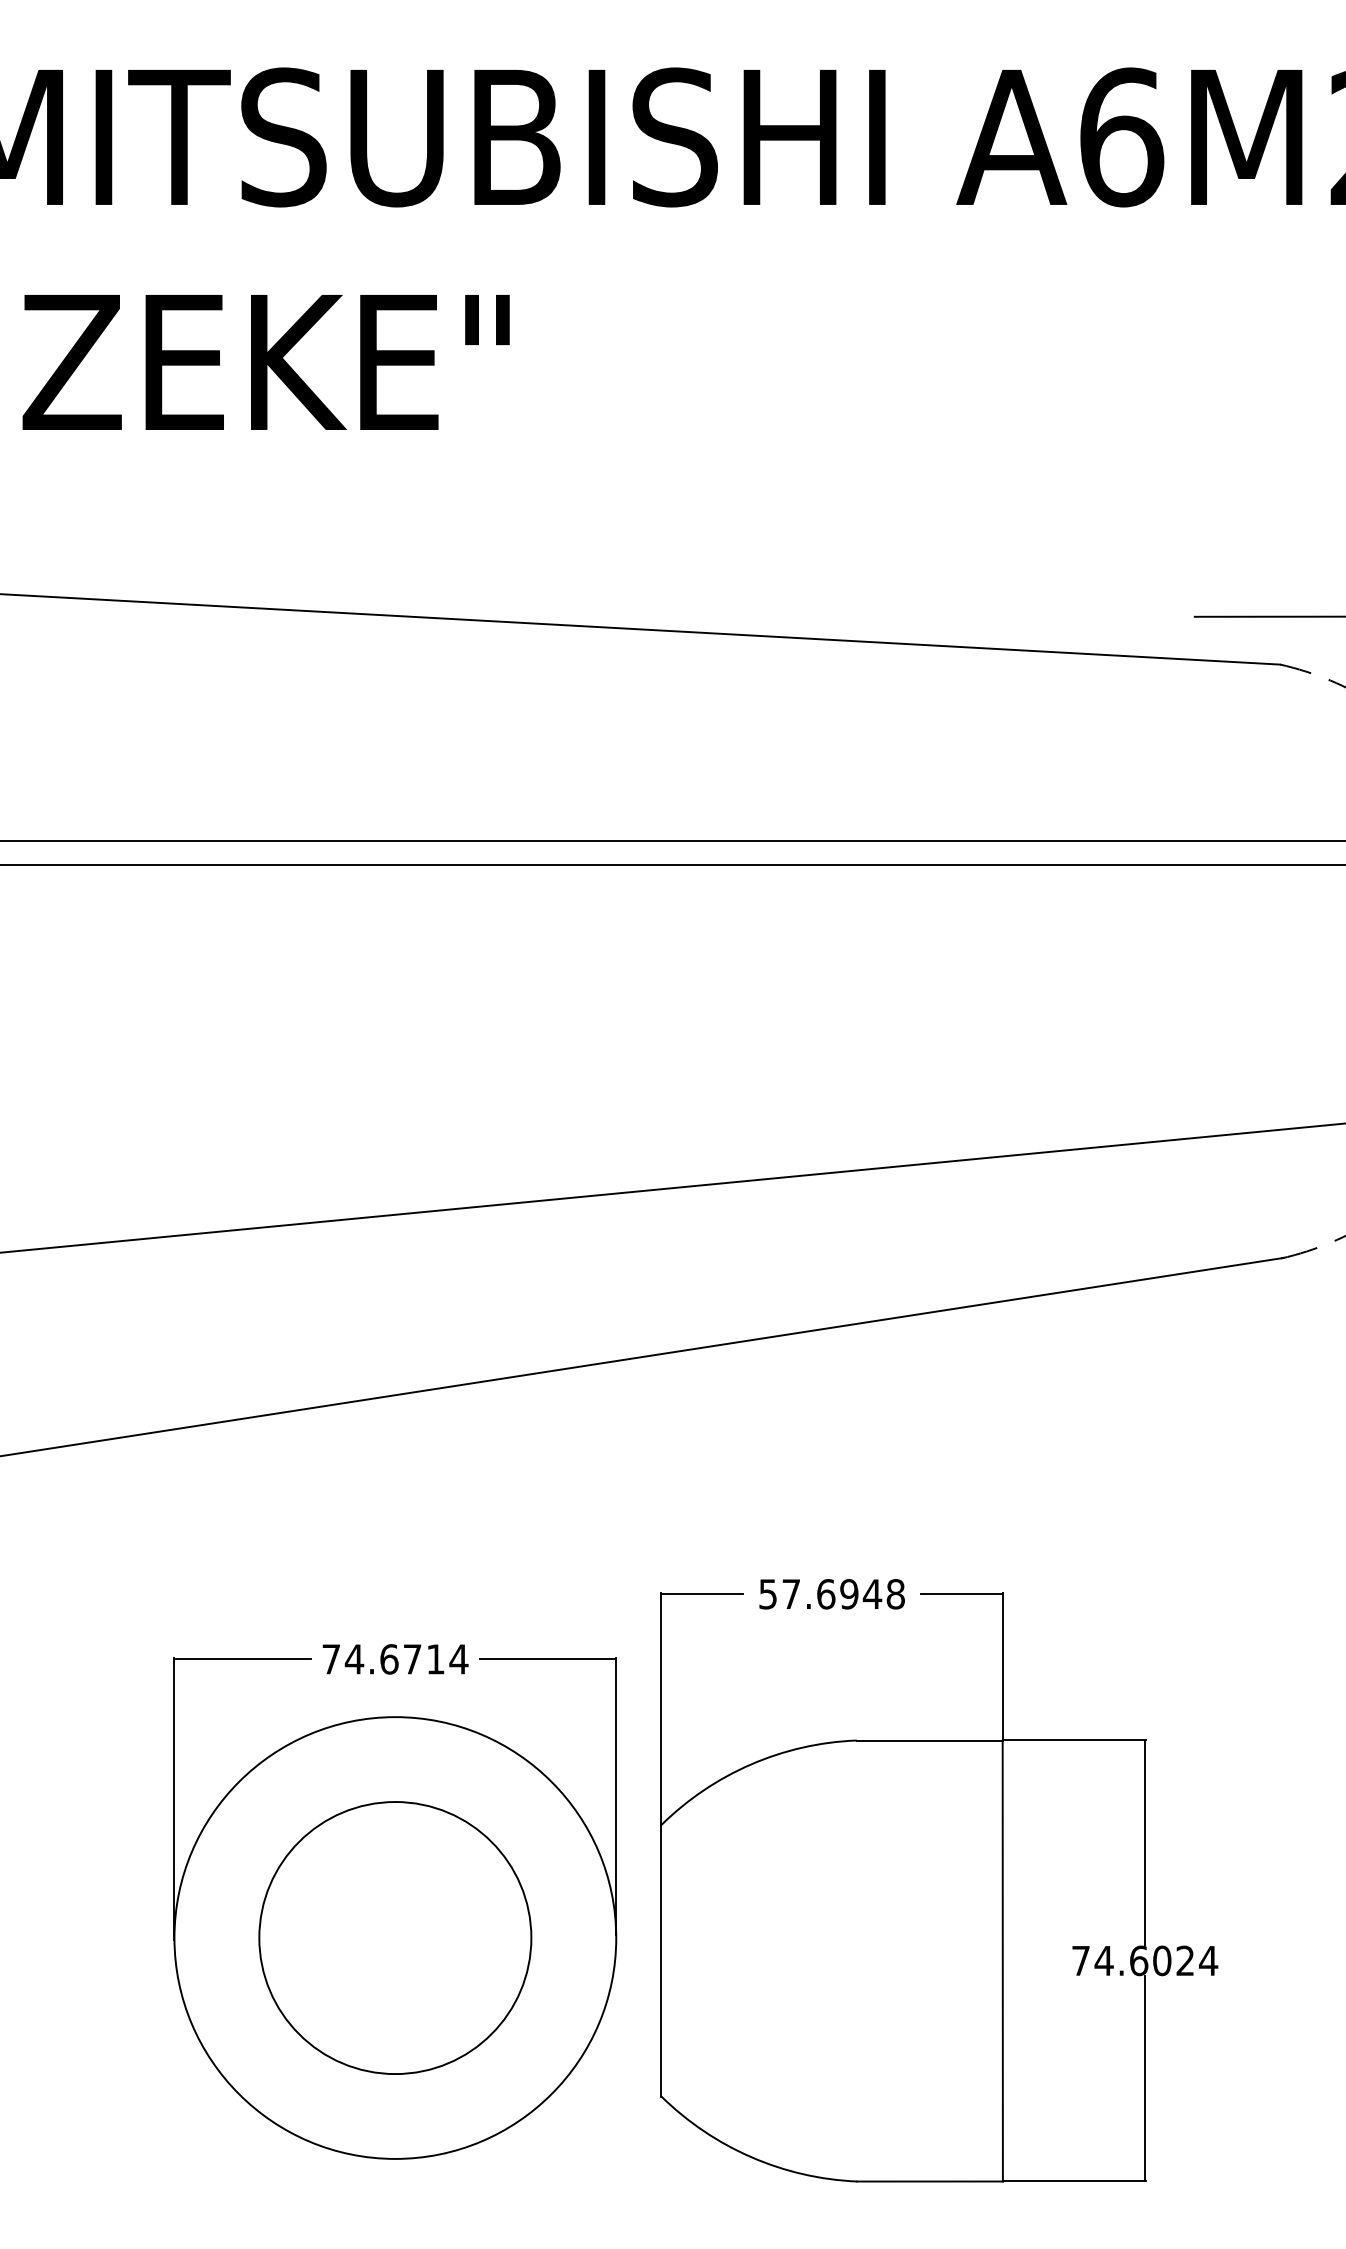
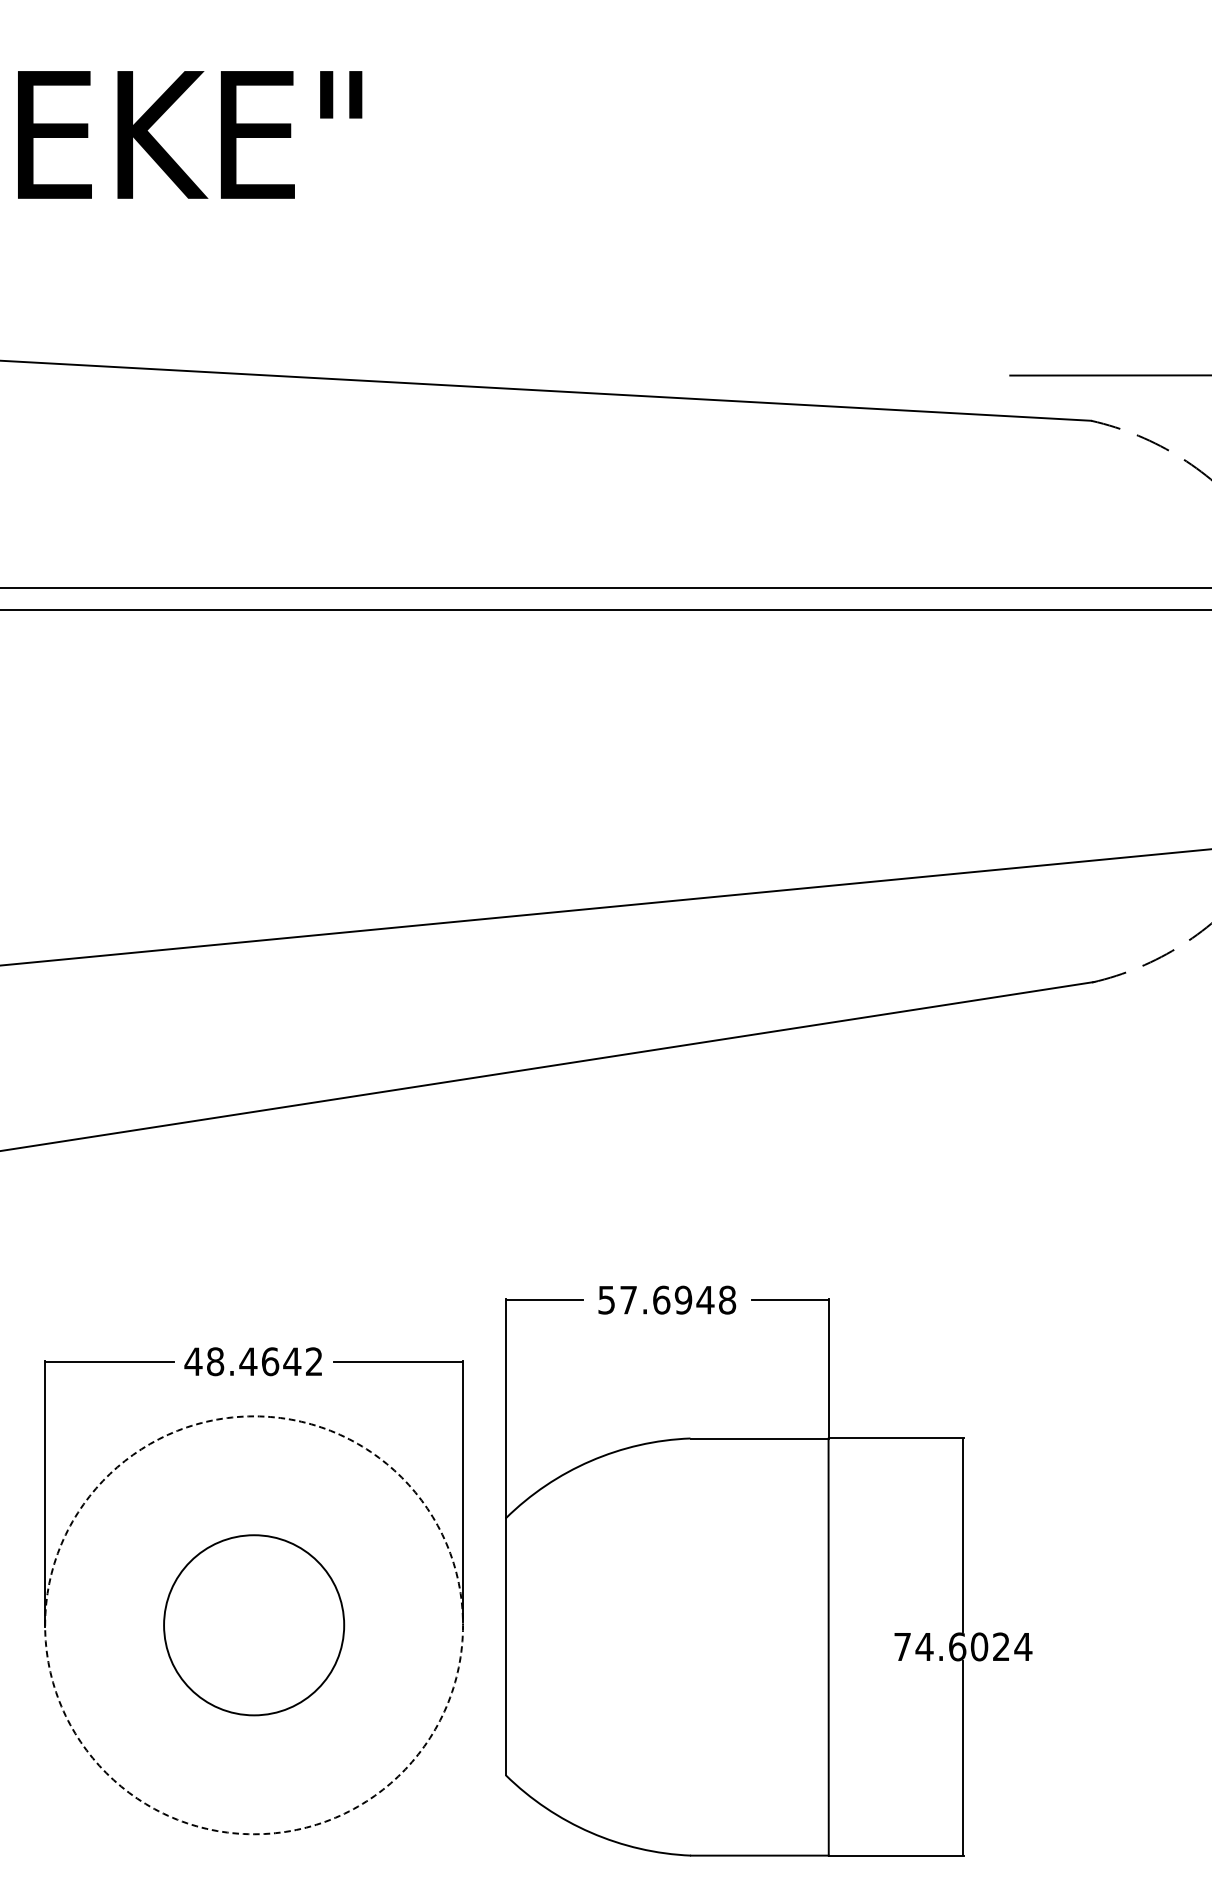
text: (394, 1659) -> (253, 1361), 74.6714 -> 48.4642
circle: (395, 1937) -> (254, 1624), size x0.7
circle: (395, 1937) -> (254, 1624), solid -> dashed

